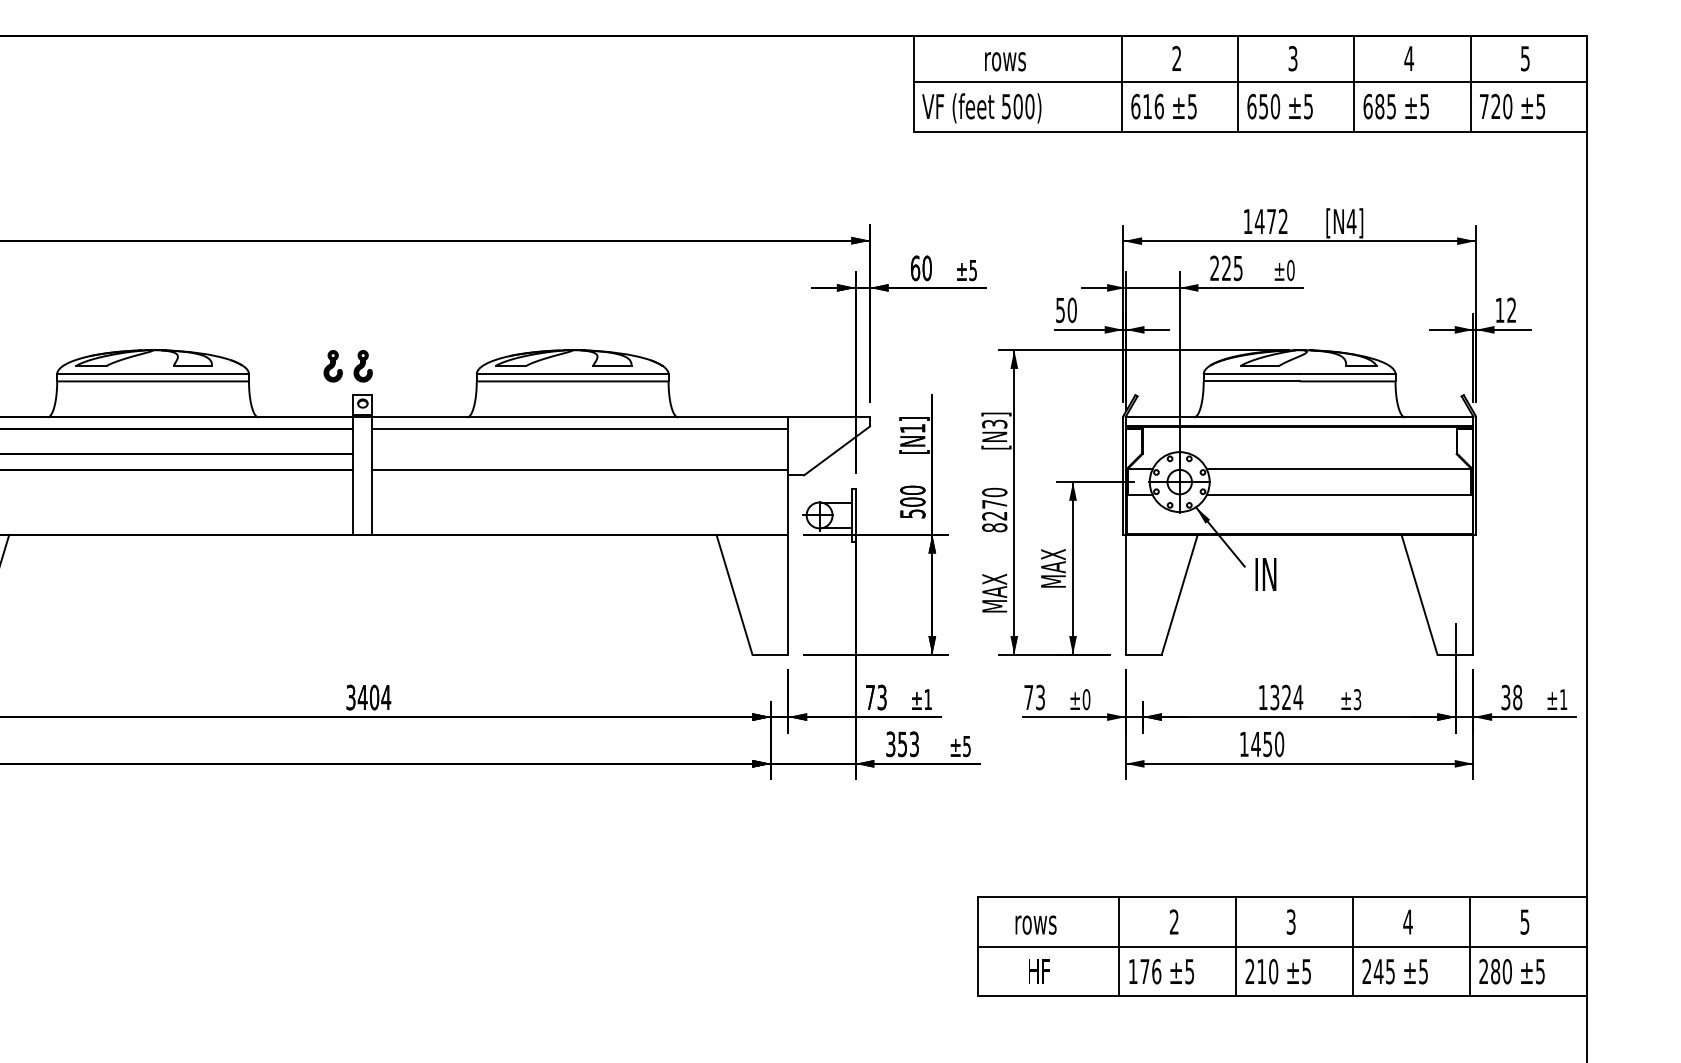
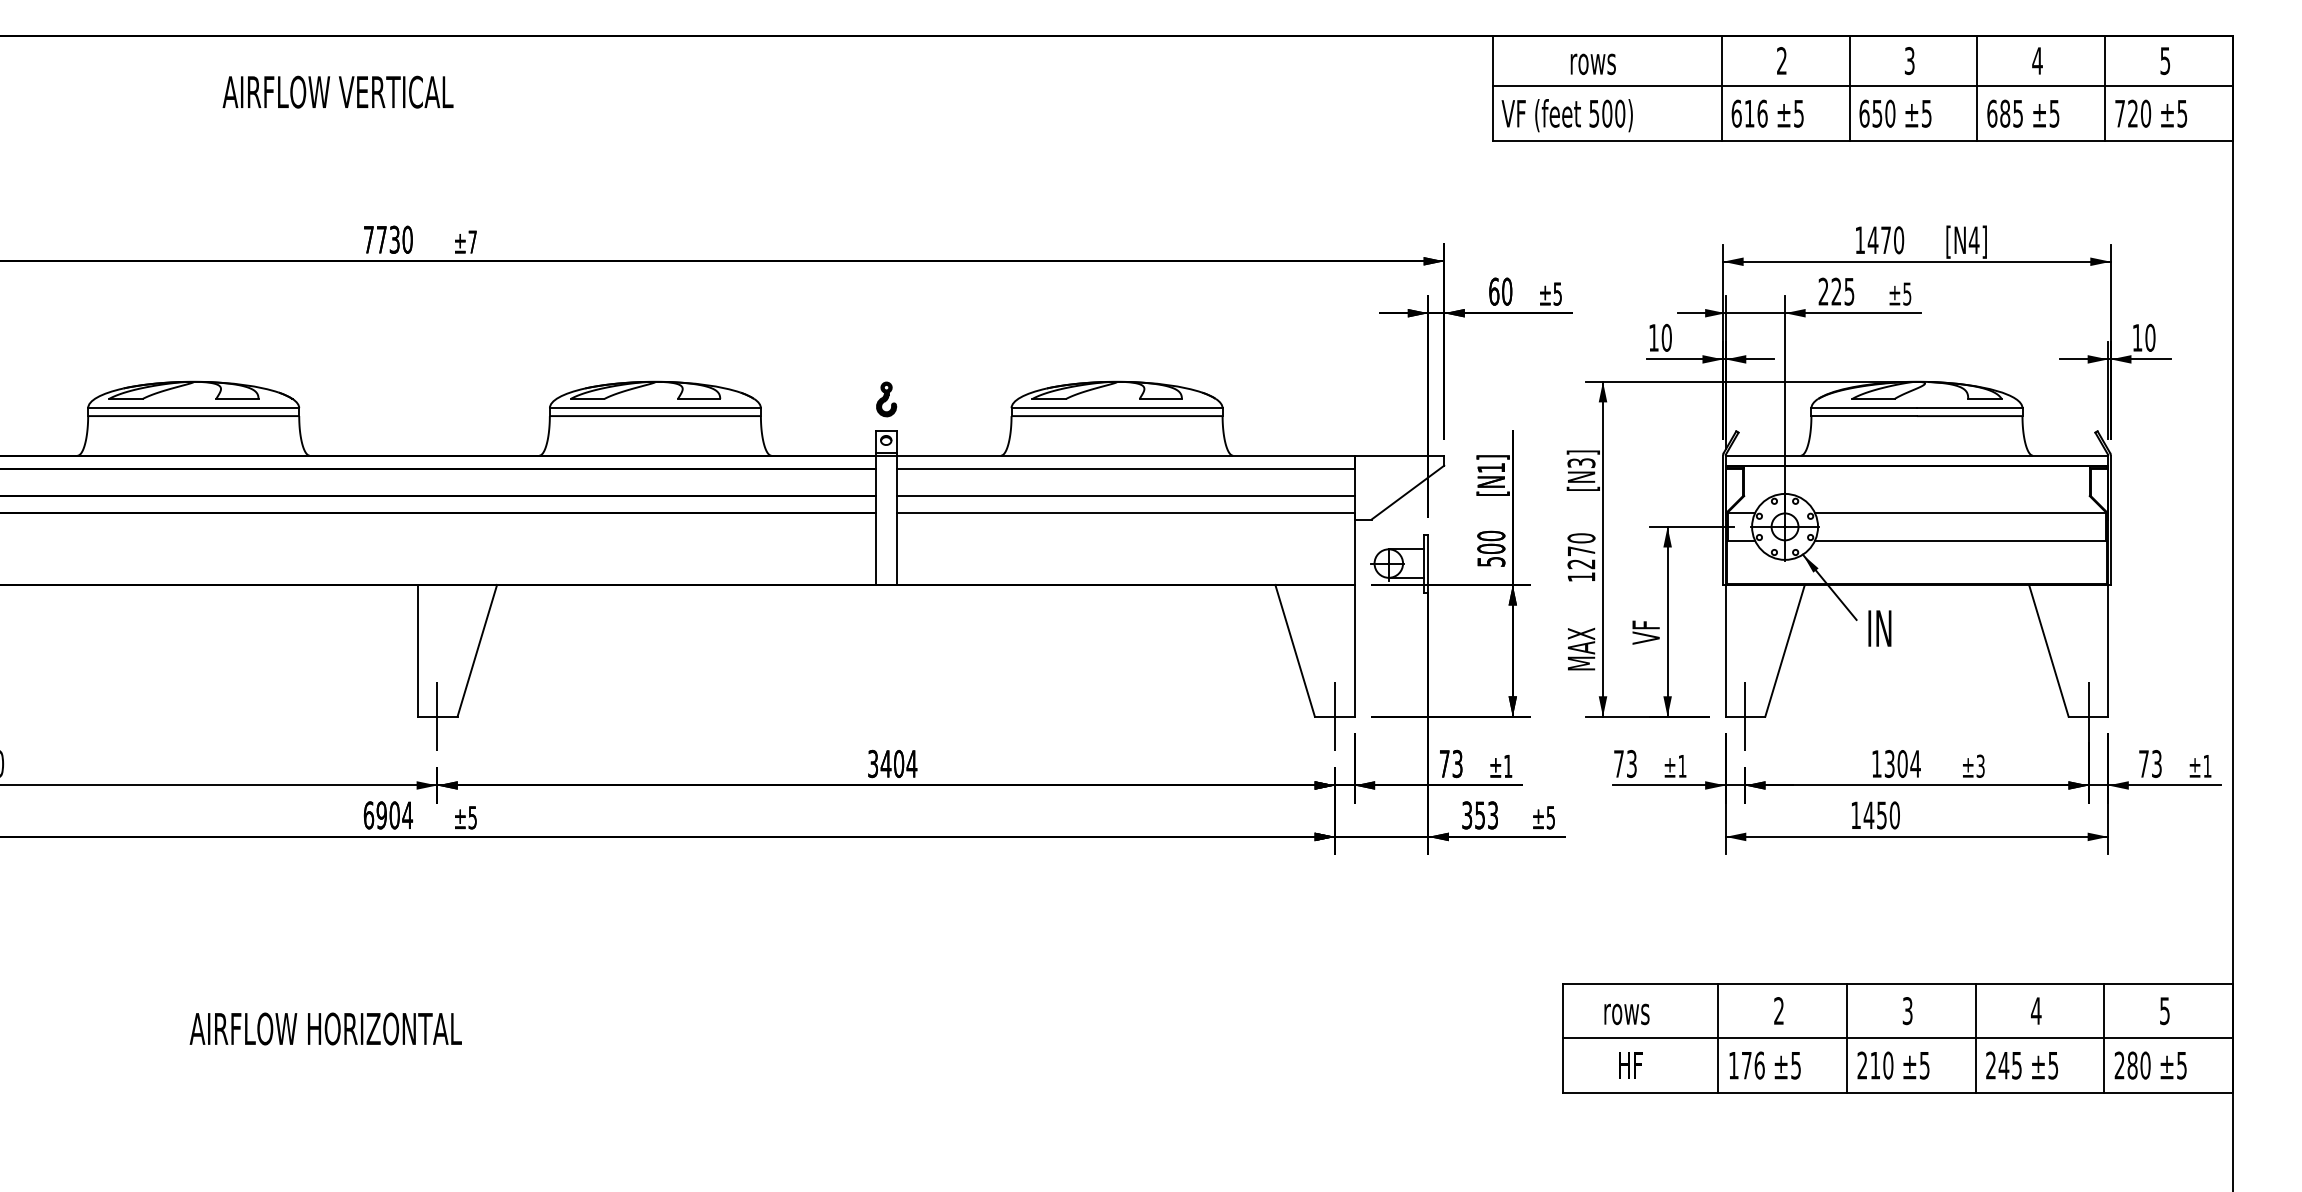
text: (1283, 221) -> (1899, 240), 1472 -> 1470
text: (1291, 269) -> (1907, 293), ±0 -> ±5
text: (1060, 309) -> (1653, 337), 50 -> 10
text: (1511, 309) -> (2150, 337), 12 -> 10
part: (333, 366) -> (853, 399), removed
line: (580, 453) -> (1125, 495), added
text: (994, 528) -> (1581, 577), 8270 -> 1270
text: (1052, 568) -> (1645, 622), MAX -> VF
line: (771, 654) -> (1335, 716), added
line: (1142, 654) -> (1744, 716), added
text: (1286, 697) -> (1902, 763), 1324 -> 1304
text: (1511, 697) -> (2150, 763), 38 -> 73
text: (1086, 698) -> (1682, 765), ±0 -> ±1

